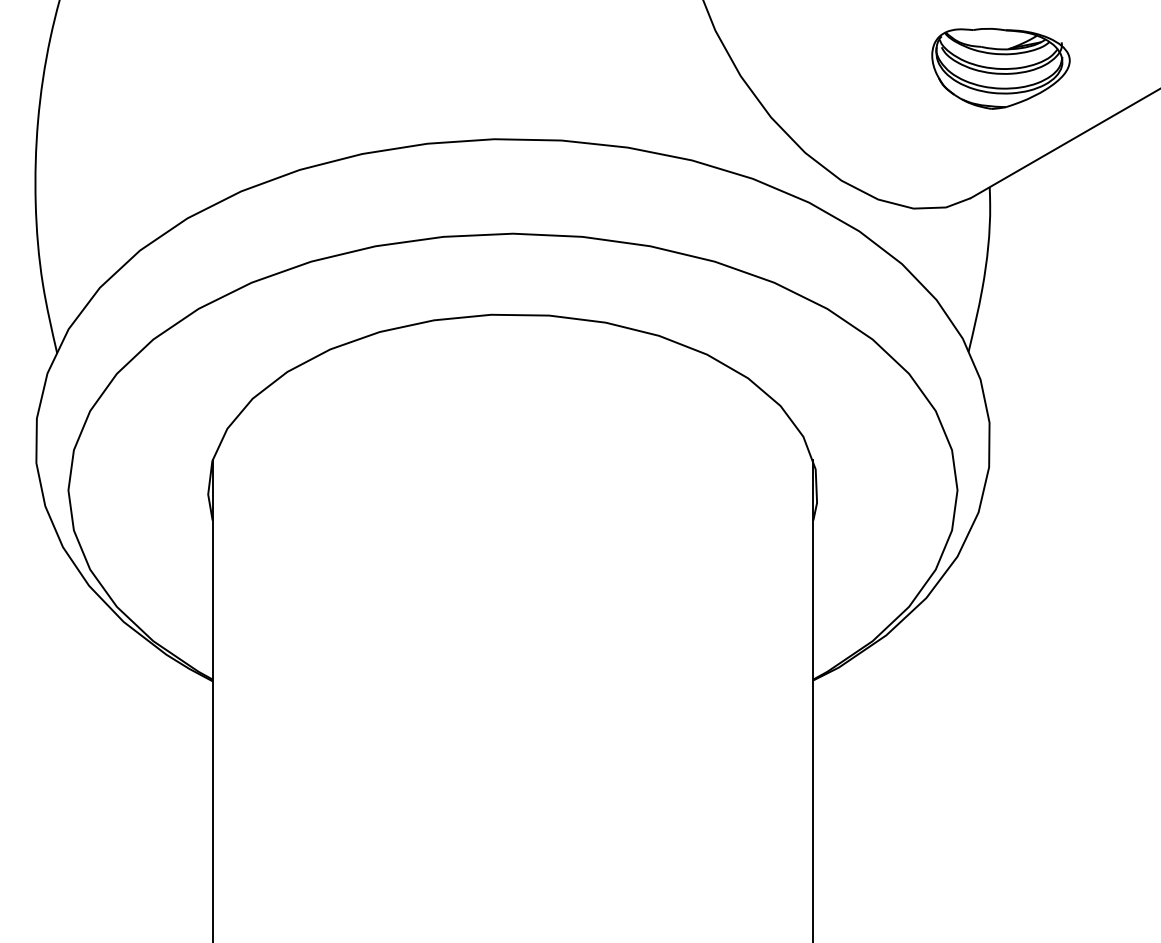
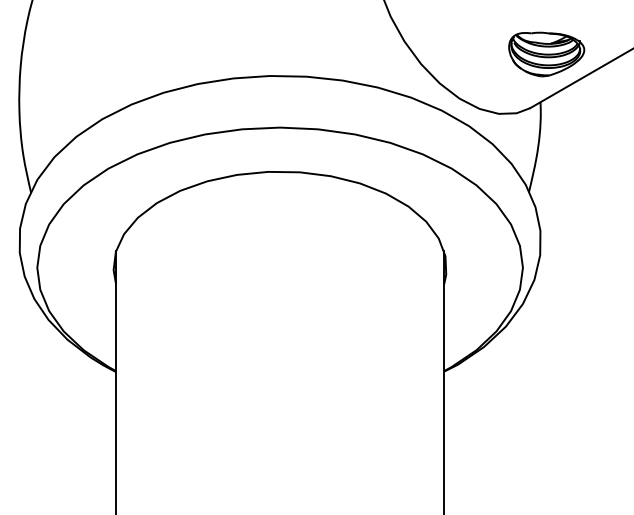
part: (1000, 68) -> (546, 54), moved

